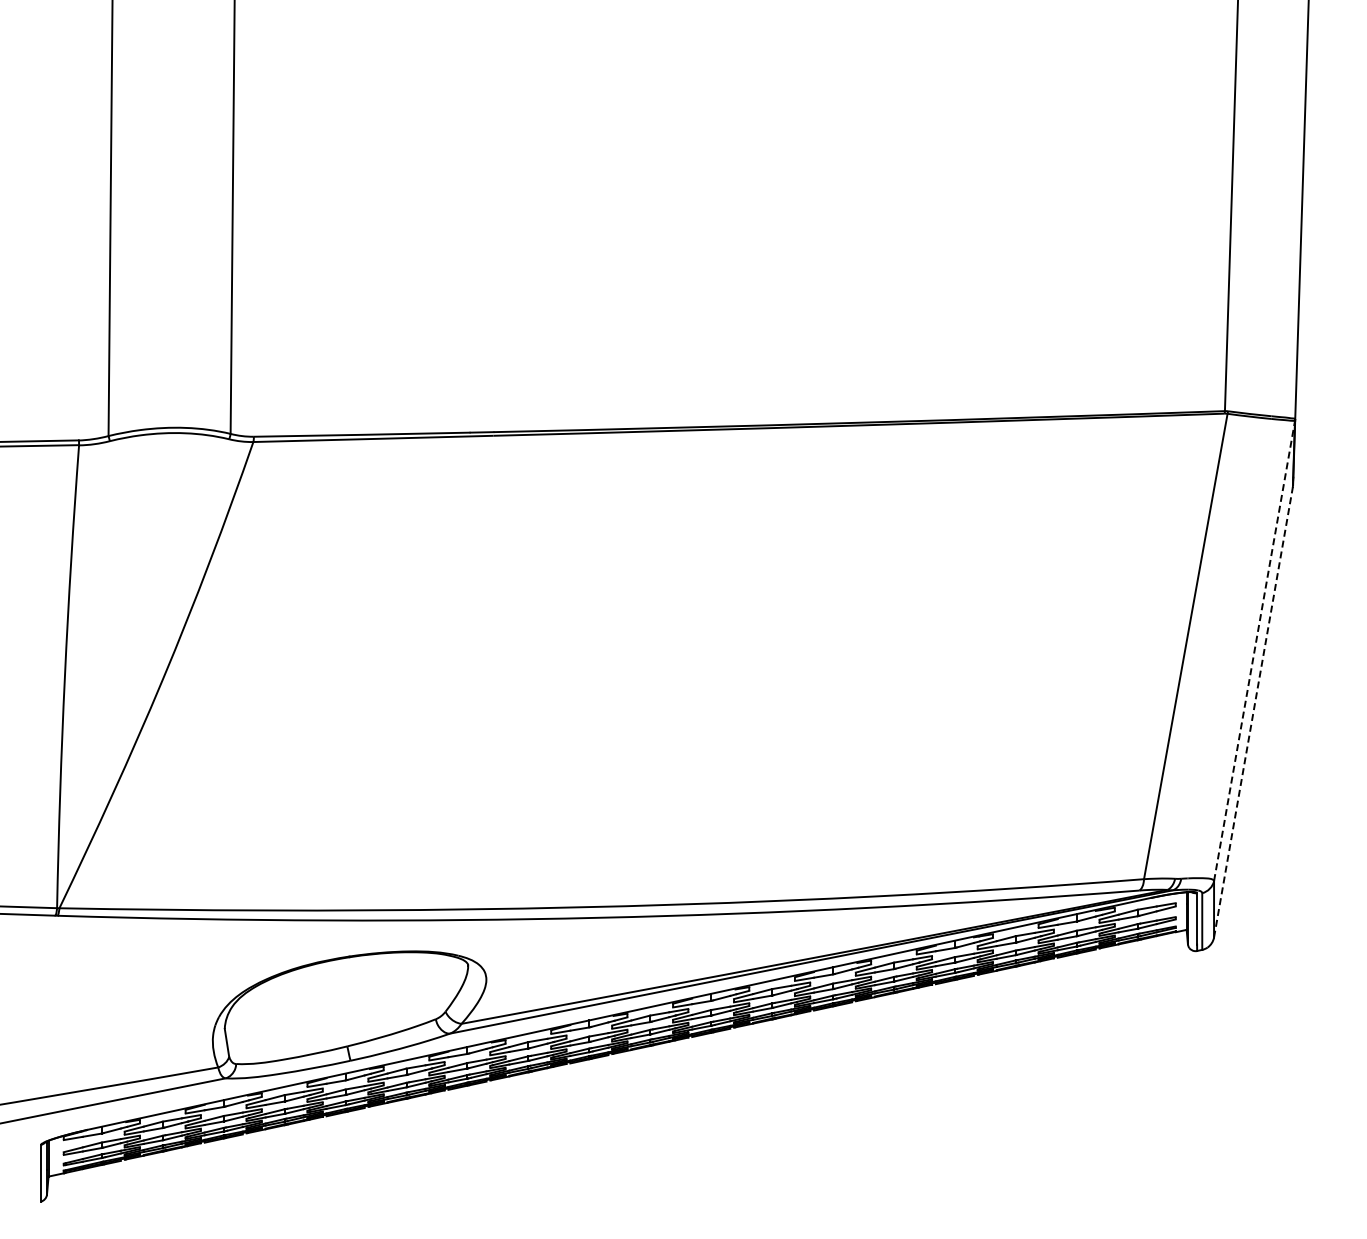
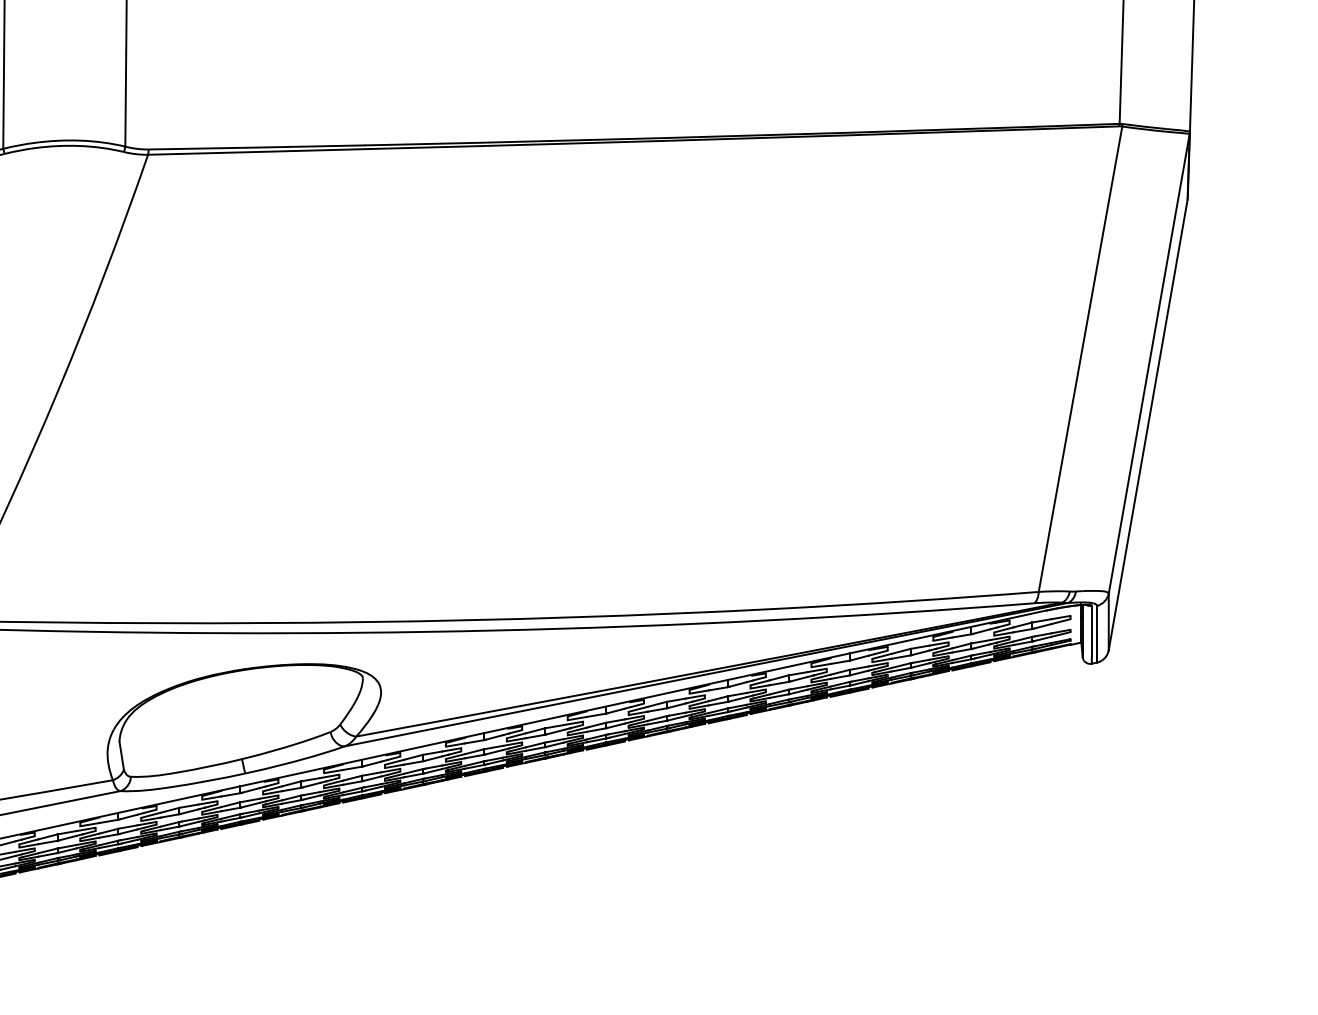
line: (1254, 650) -> (1149, 363), dashed -> solid
line: (1253, 712) -> (1148, 425), dashed -> solid

